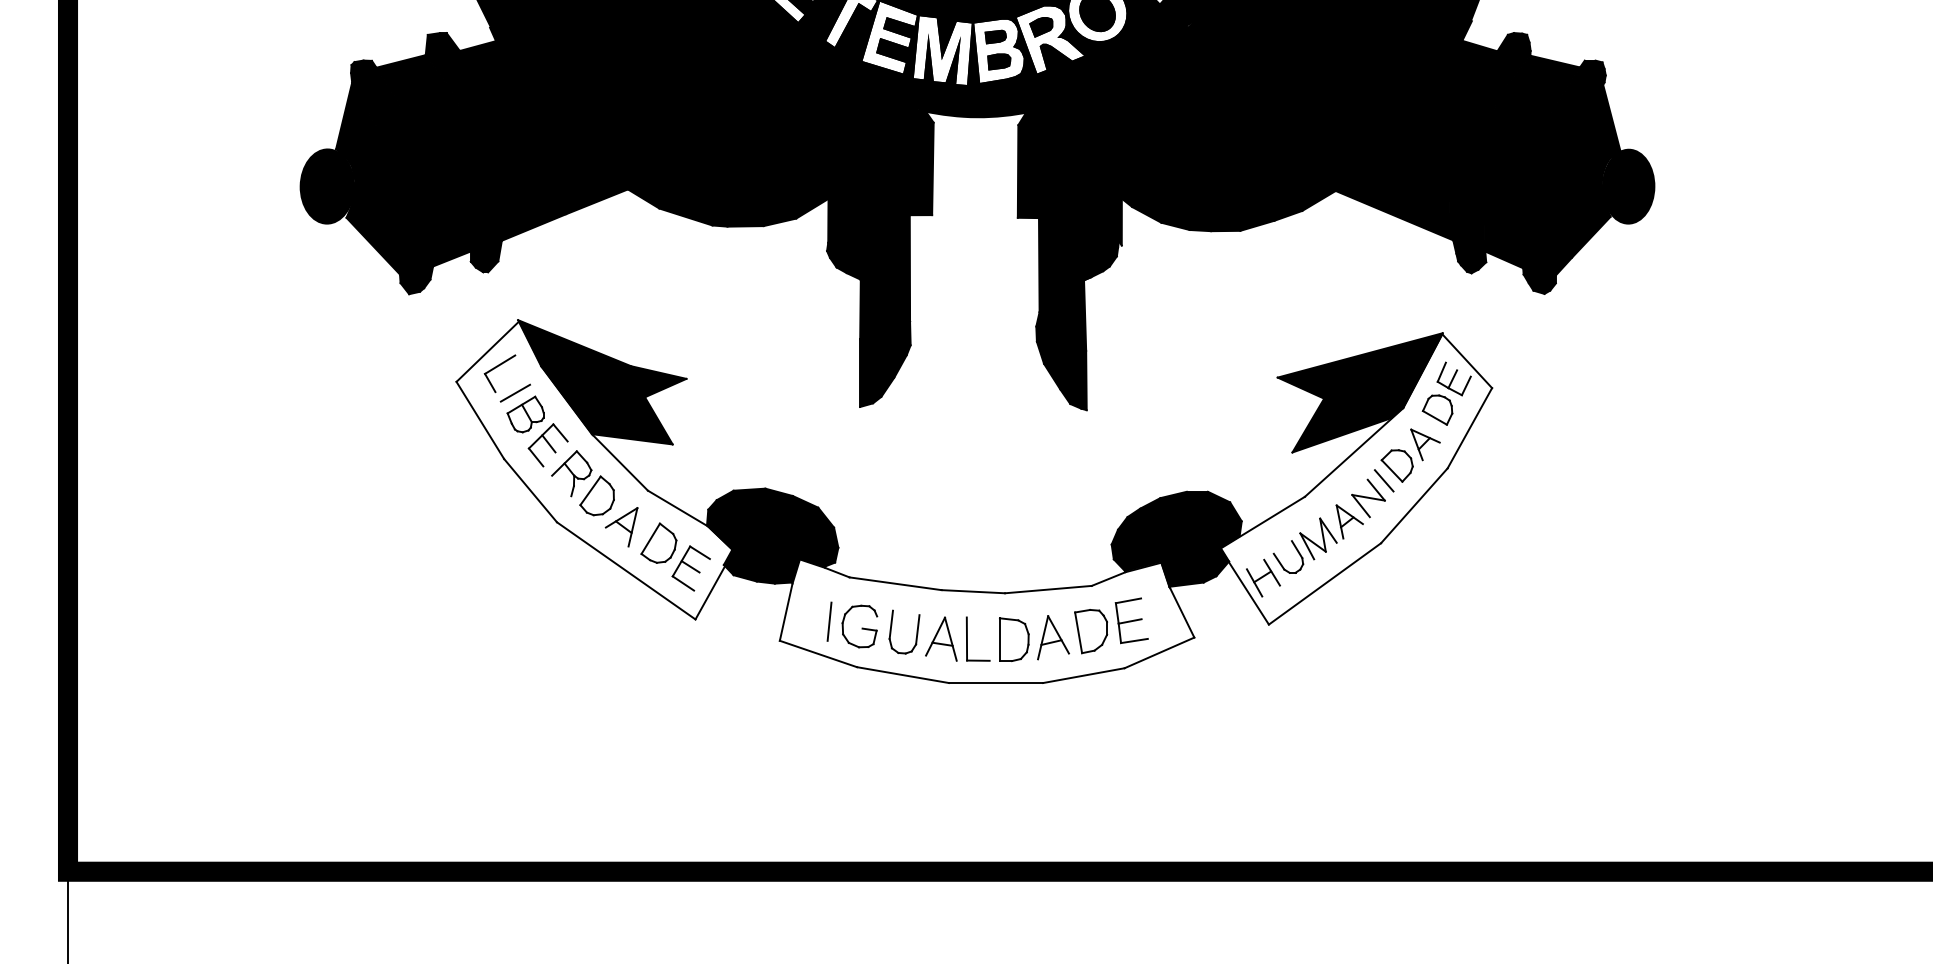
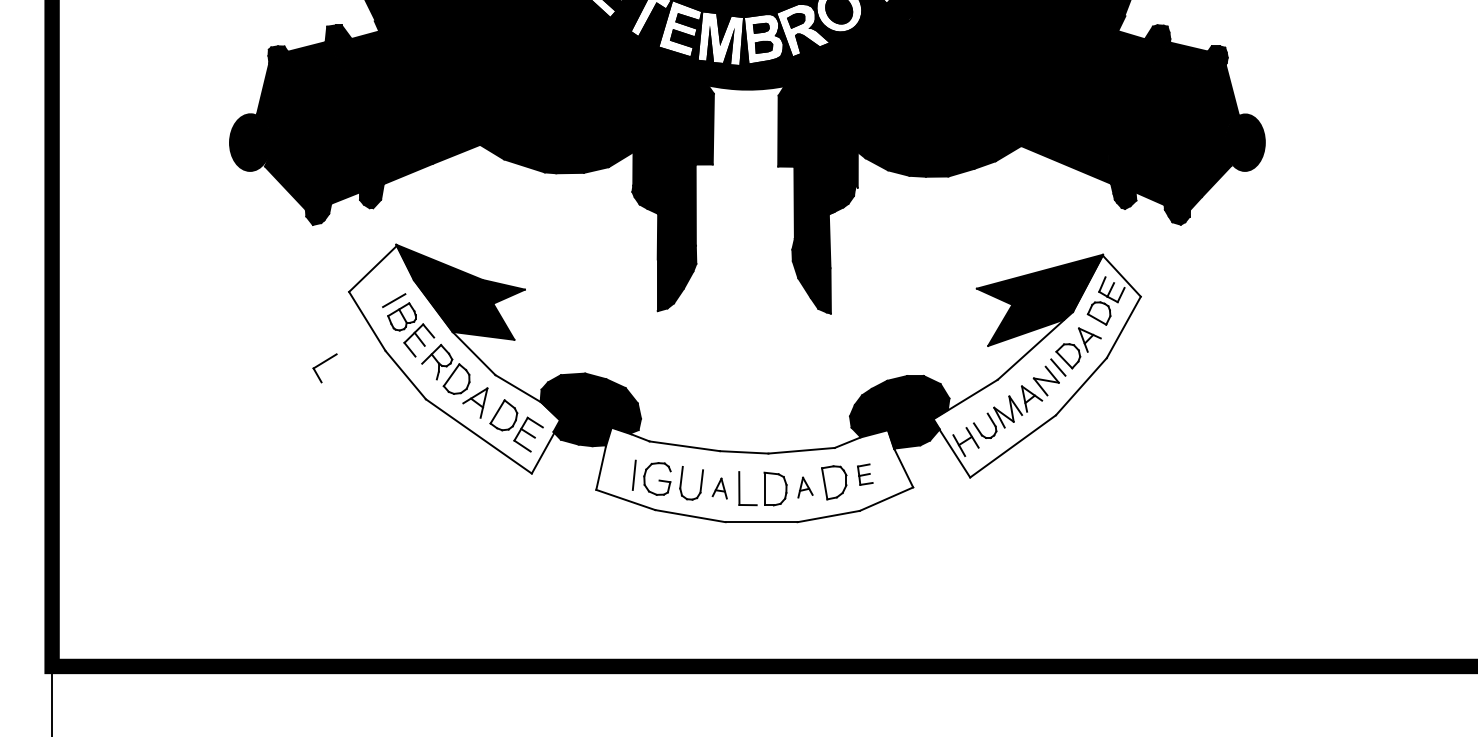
part: (497, 367) -> (323, 363), moved
part: (1131, 620) -> (865, 474), size x0.6
part: (1053, 637) -> (805, 487), size x0.6
part: (941, 638) -> (719, 488), size x0.6

